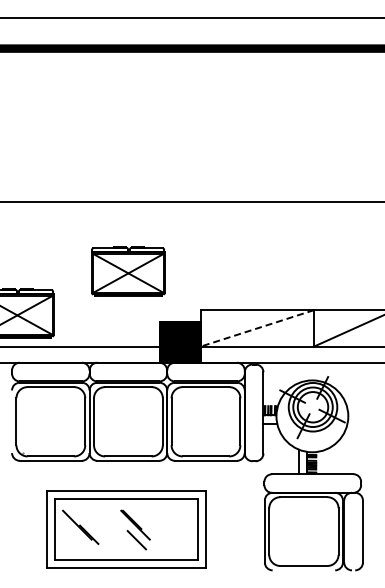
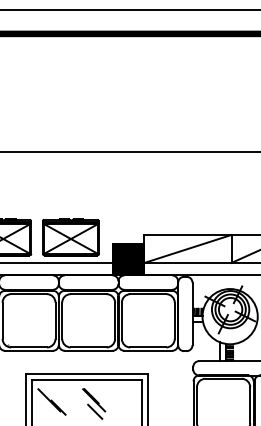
part: (128, 271) -> (71, 237), moved
line: (257, 328) -> (187, 249), dashed -> solid

